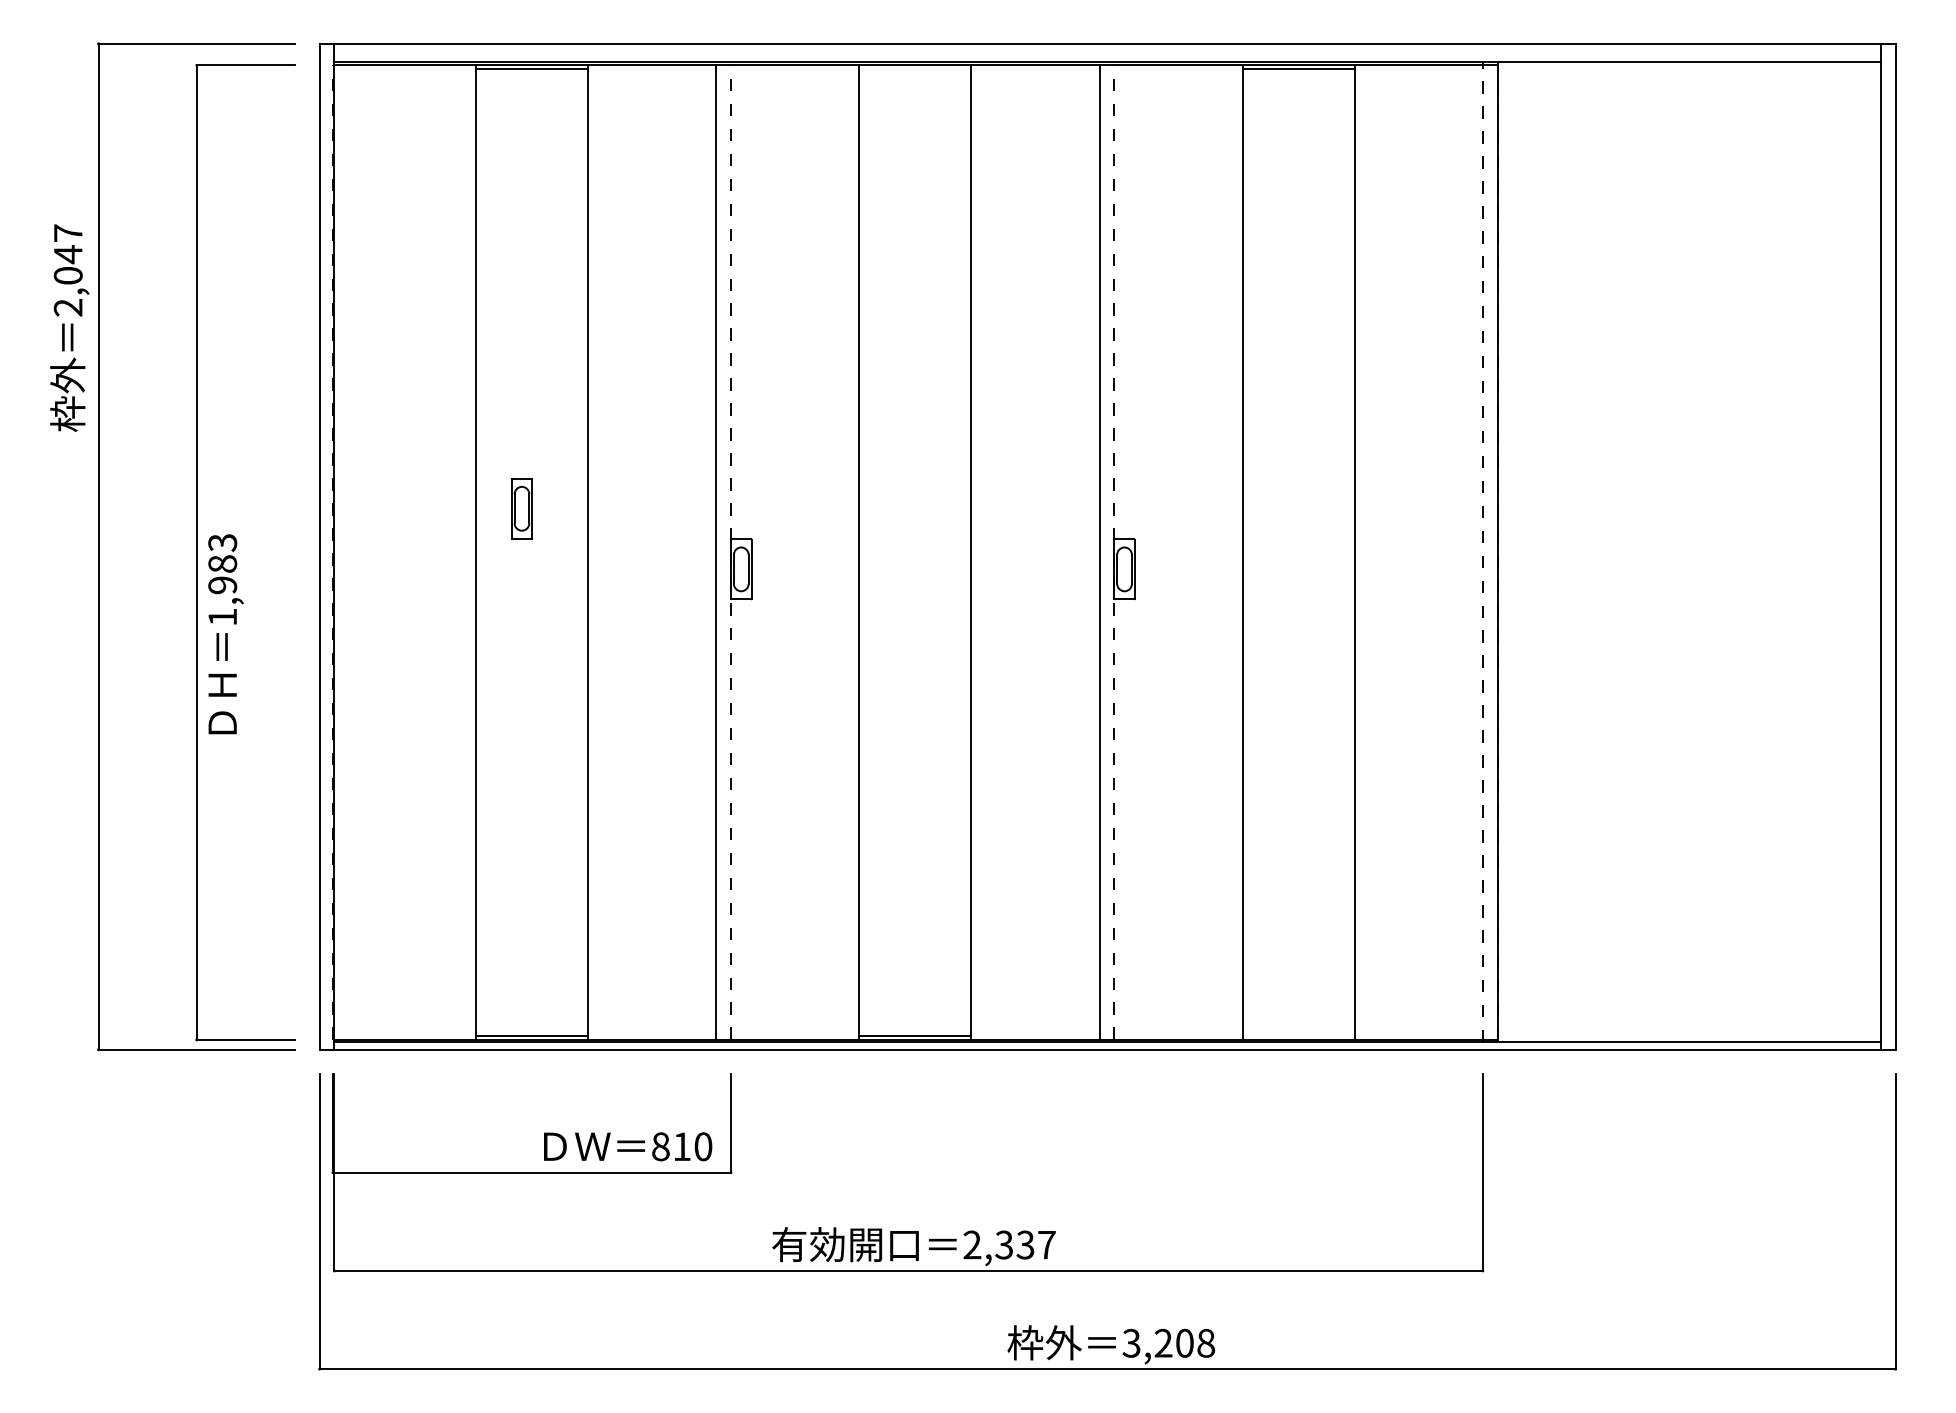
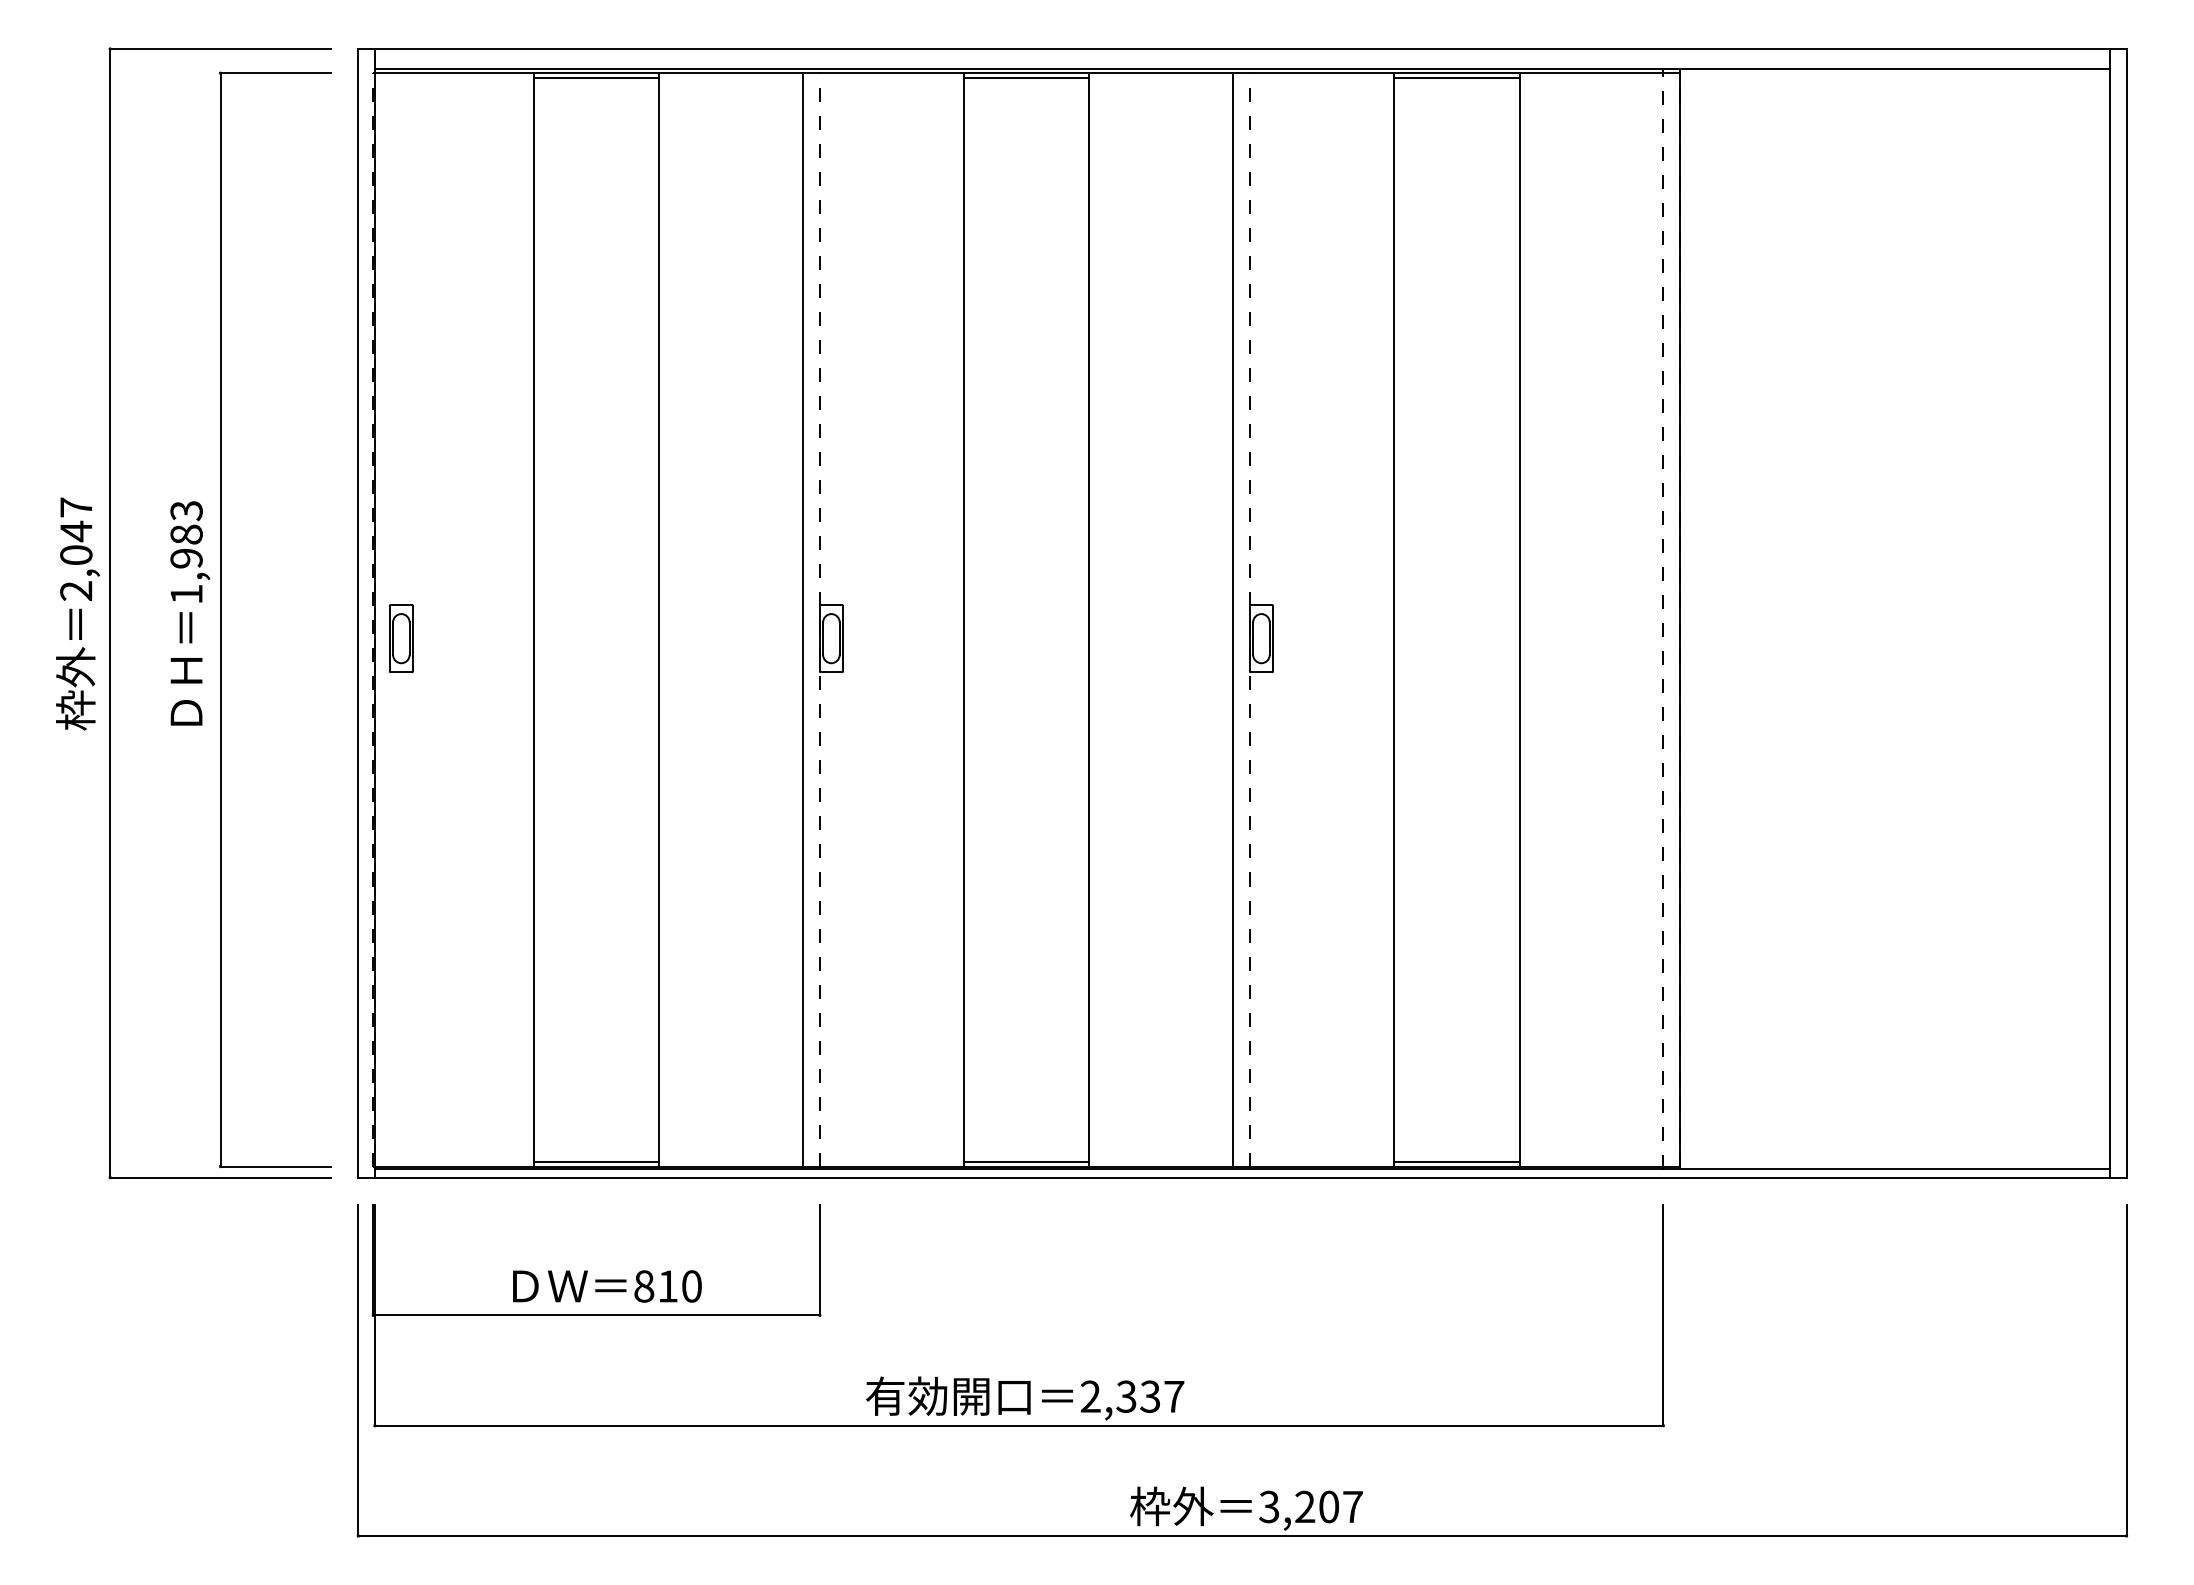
line: (915, 69) -> (1026, 77), added
text: (69, 327) -> (77, 613), moved
part: (522, 508) -> (401, 638), moved
text: (226, 634) -> (190, 613), moved
line: (1298, 1036) -> (1456, 1162), added
text: (628, 1146) -> (607, 1286), moved
text: (1205, 1342) -> (1352, 1506), 3,208 -> 3,207

